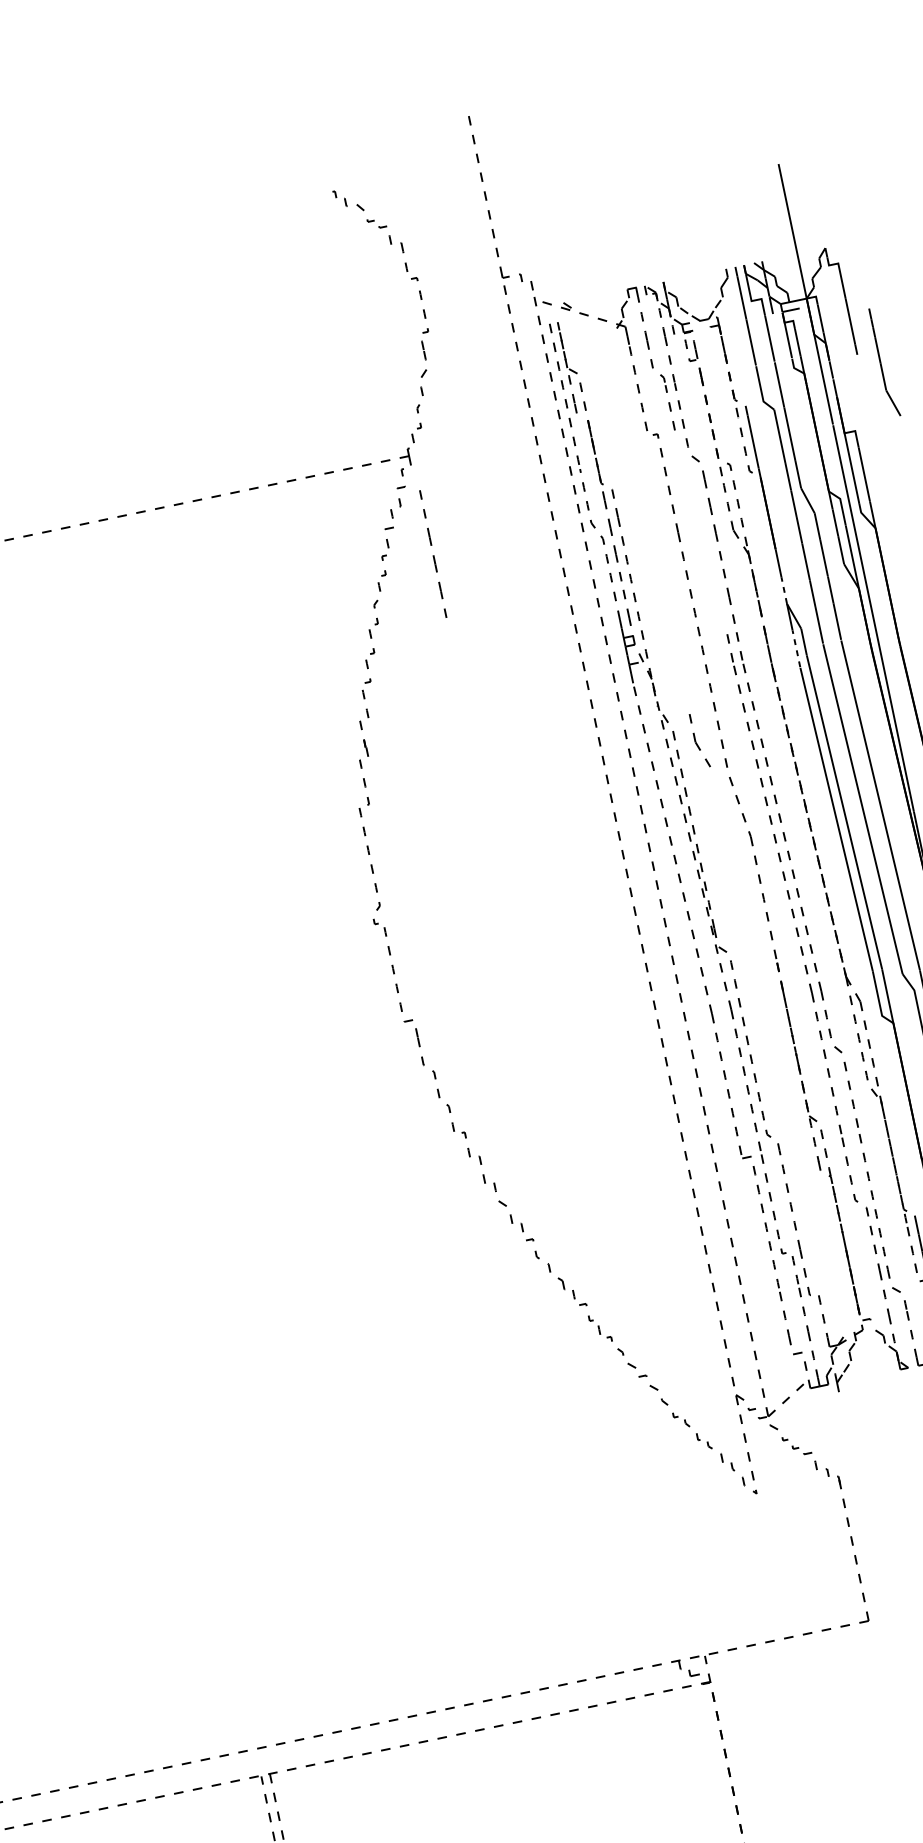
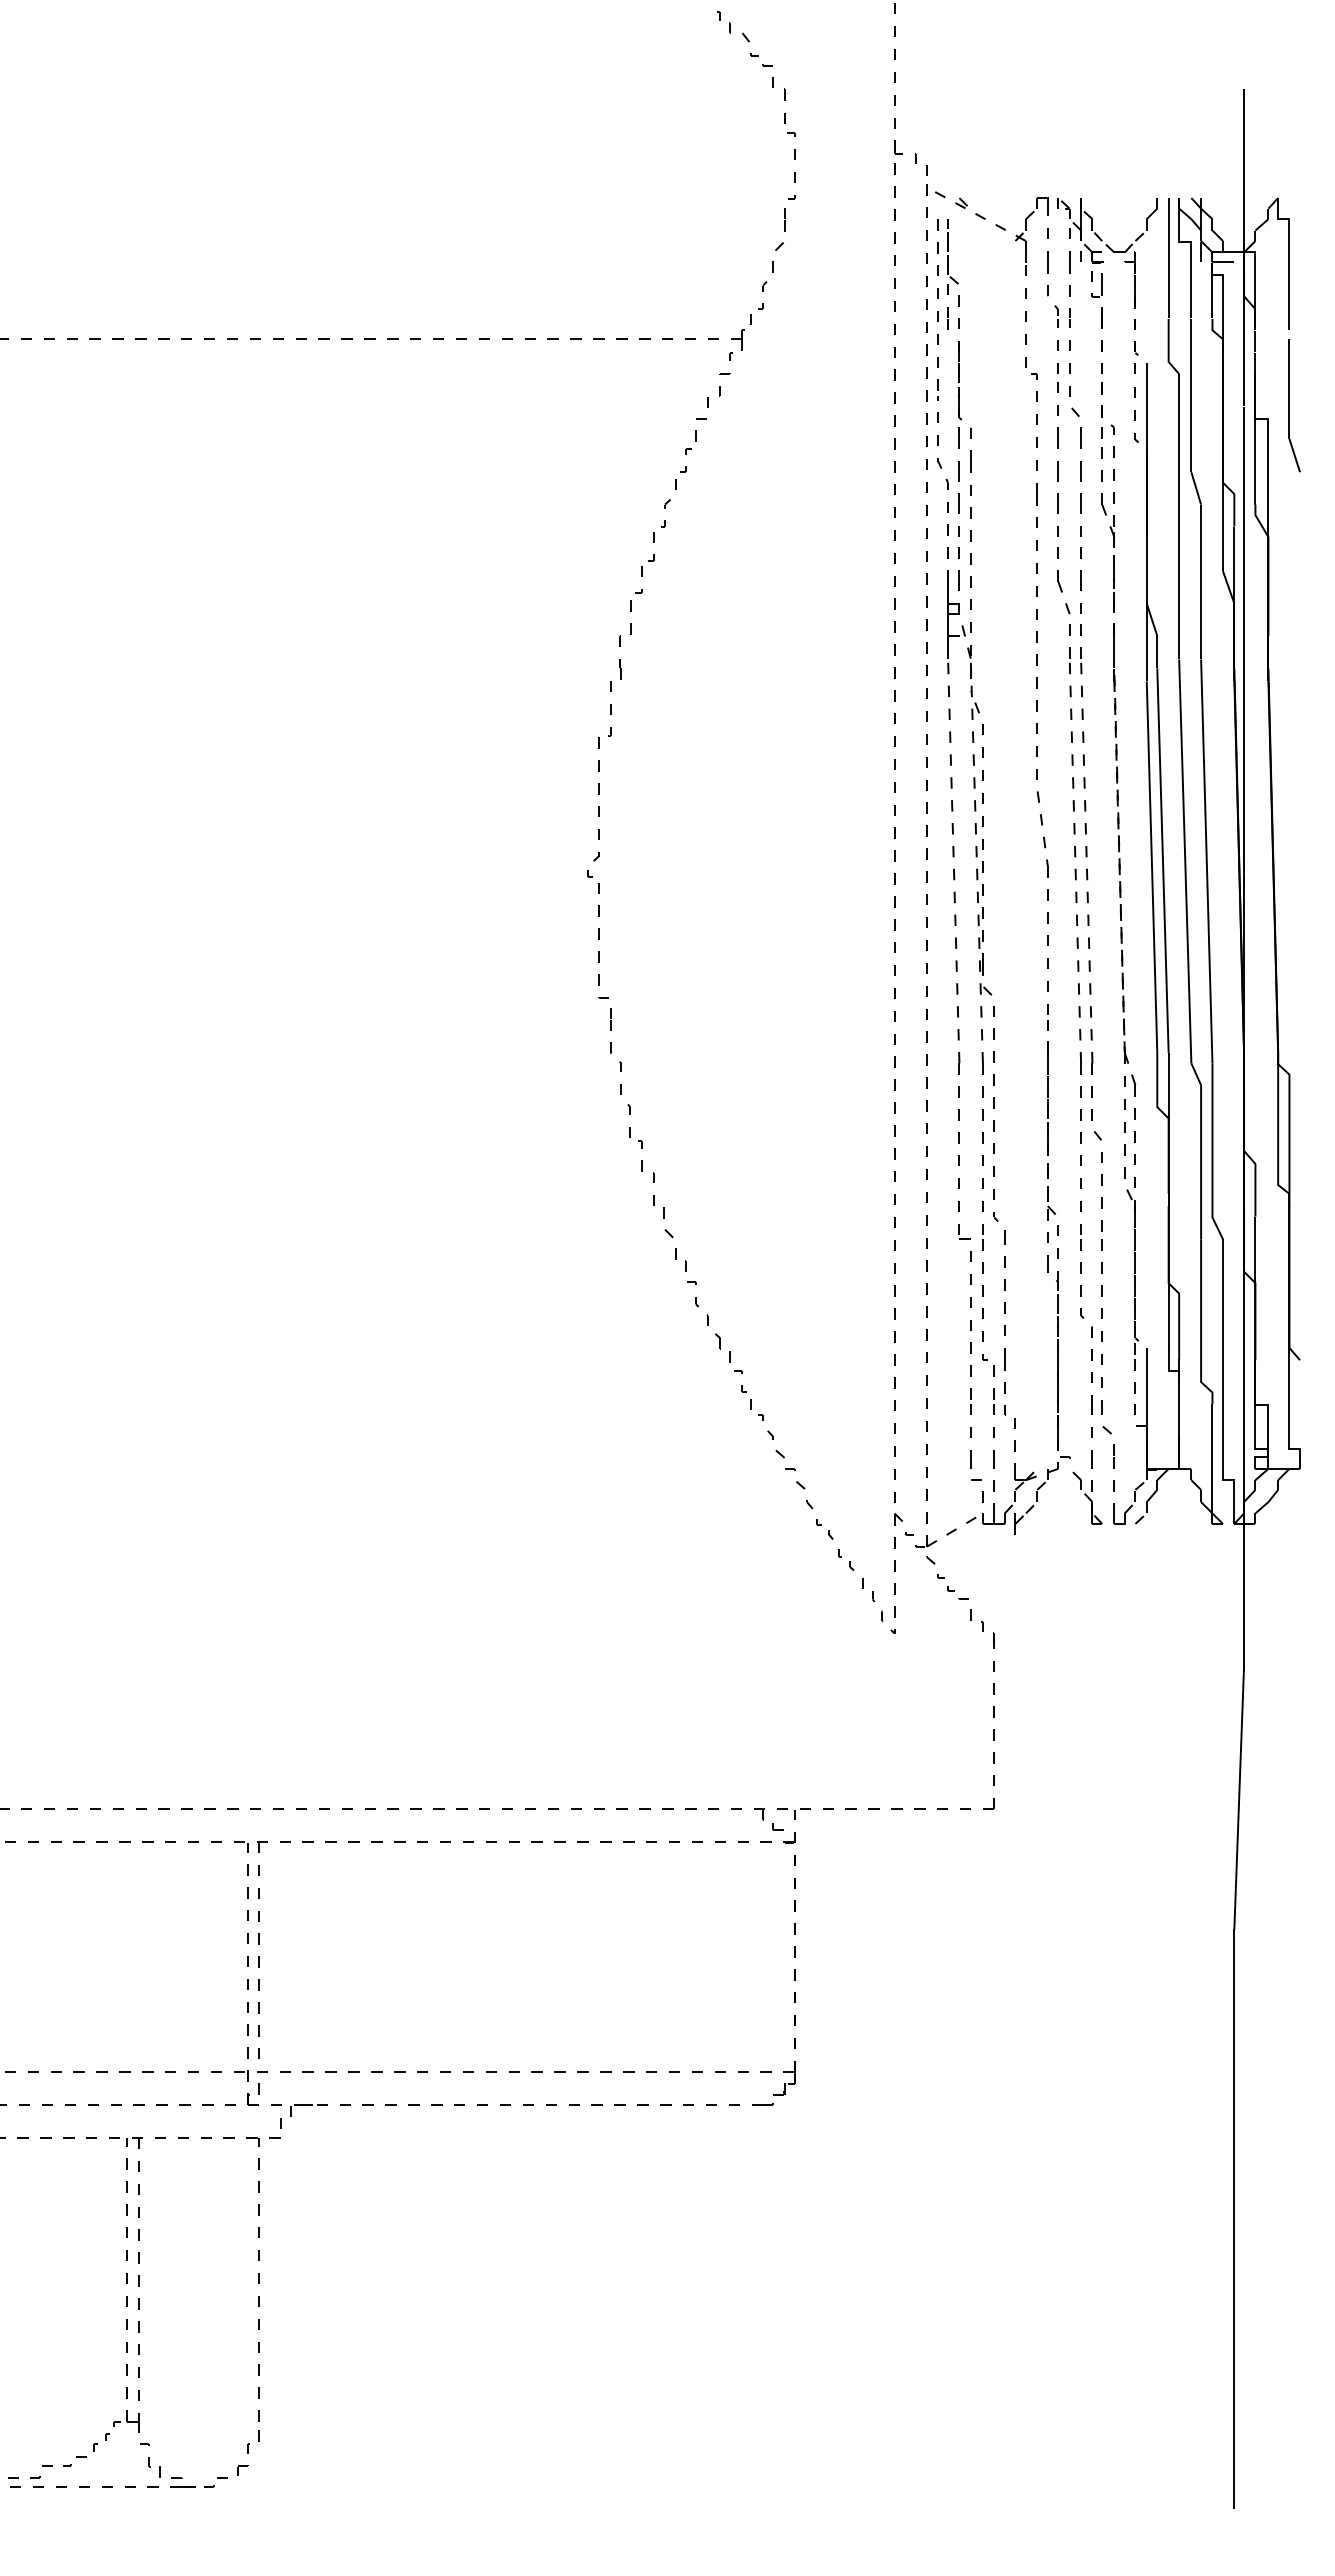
part: (884, 362) -> (1294, 405), moved
line: (432, 556) -> (1057, 461), moved
line: (783, 589) -> (1146, 586), dashed -> solid
line: (796, 648) -> (1146, 657), dashed -> solid
part: (699, 740) -> (1063, 580), moved

